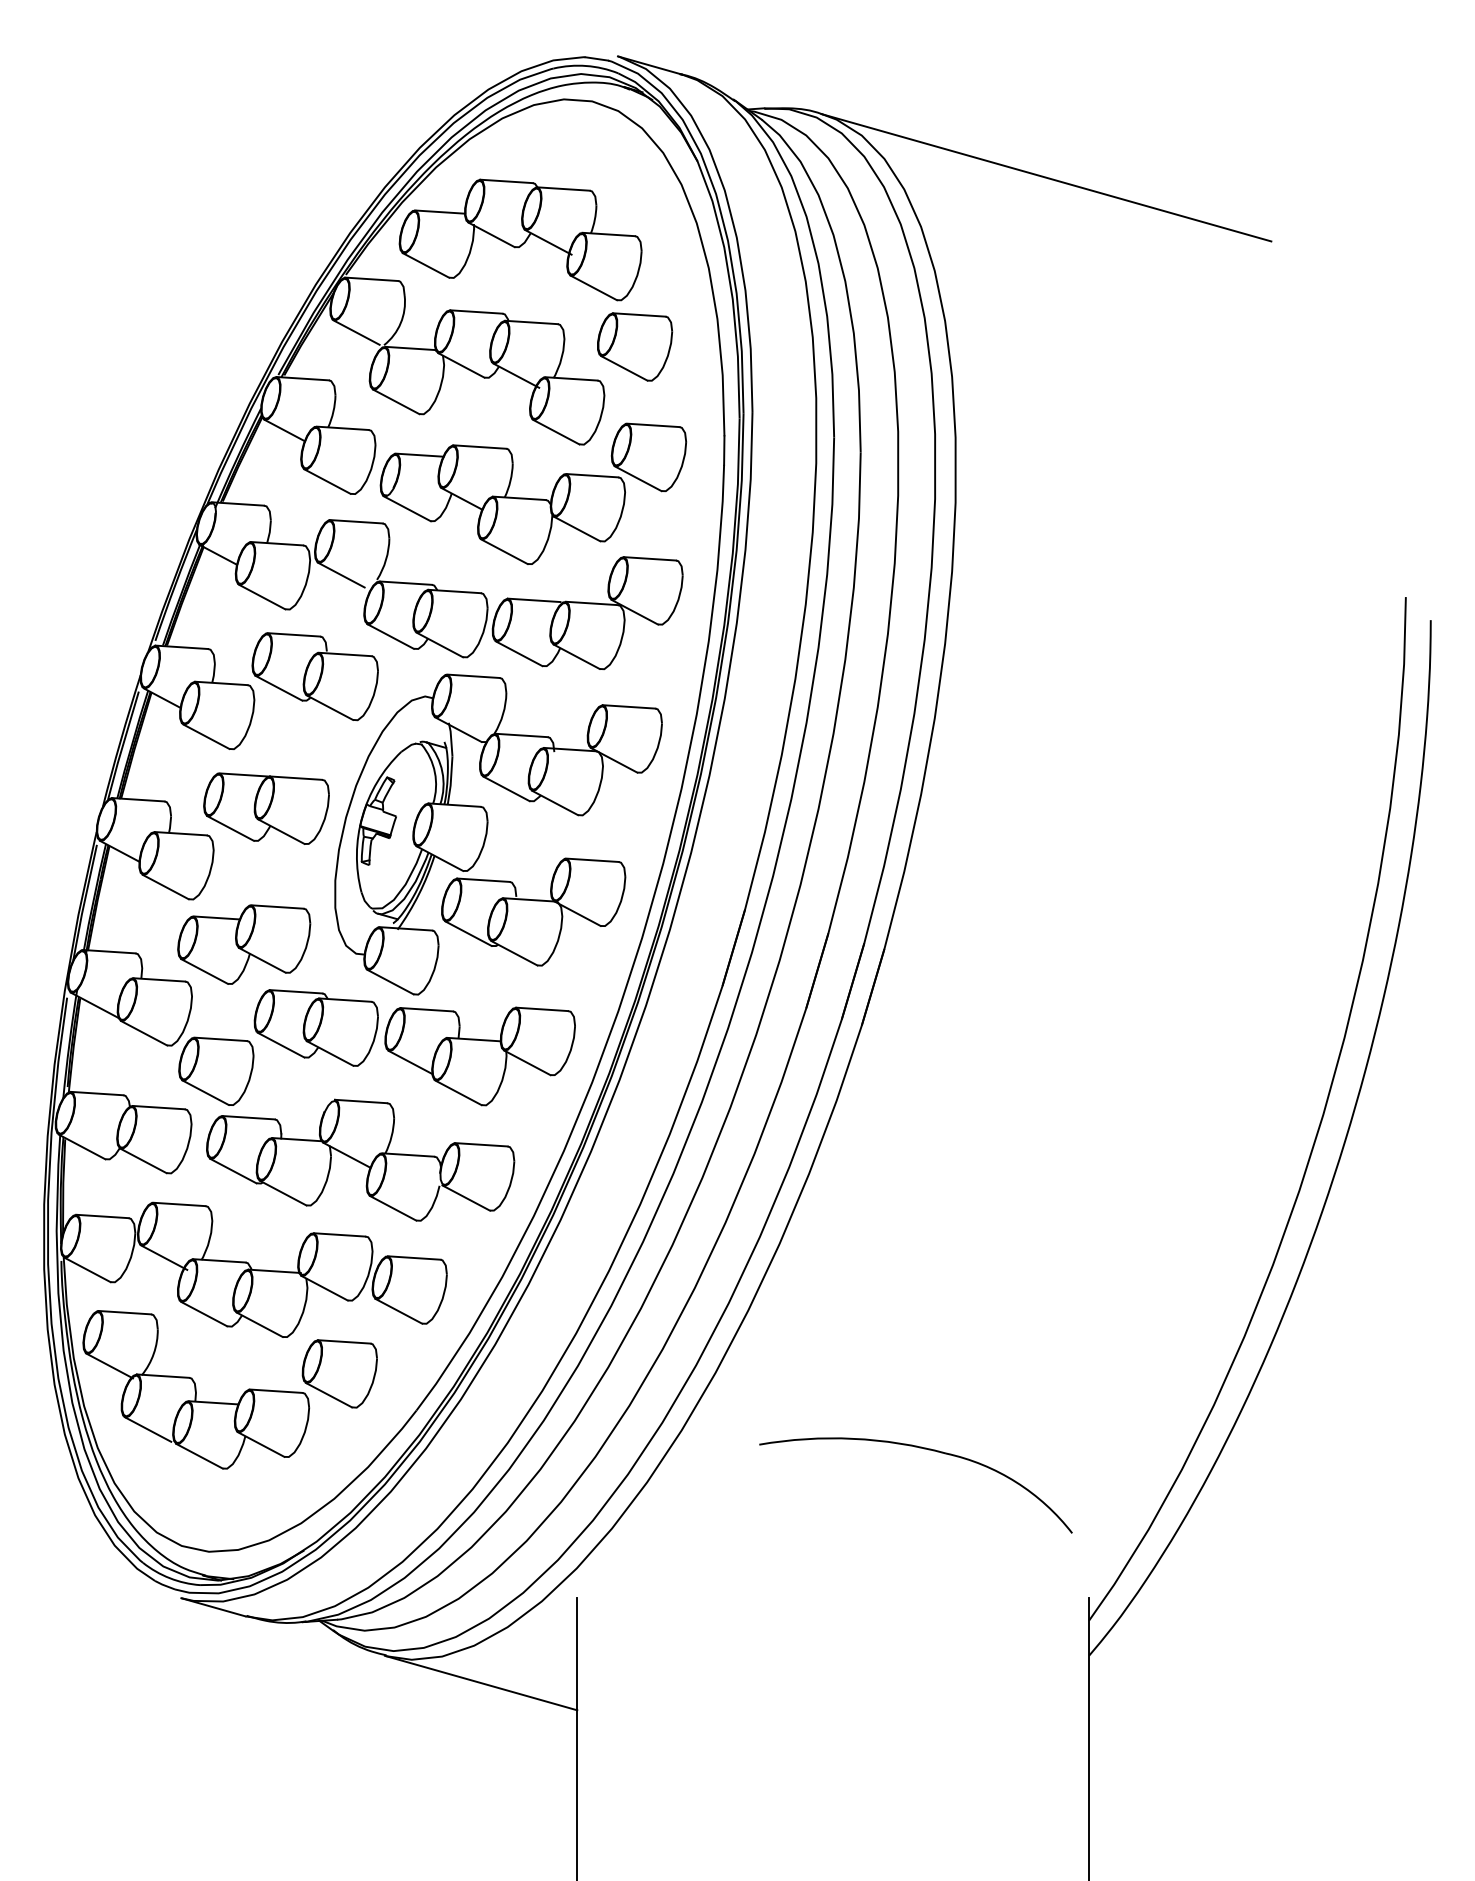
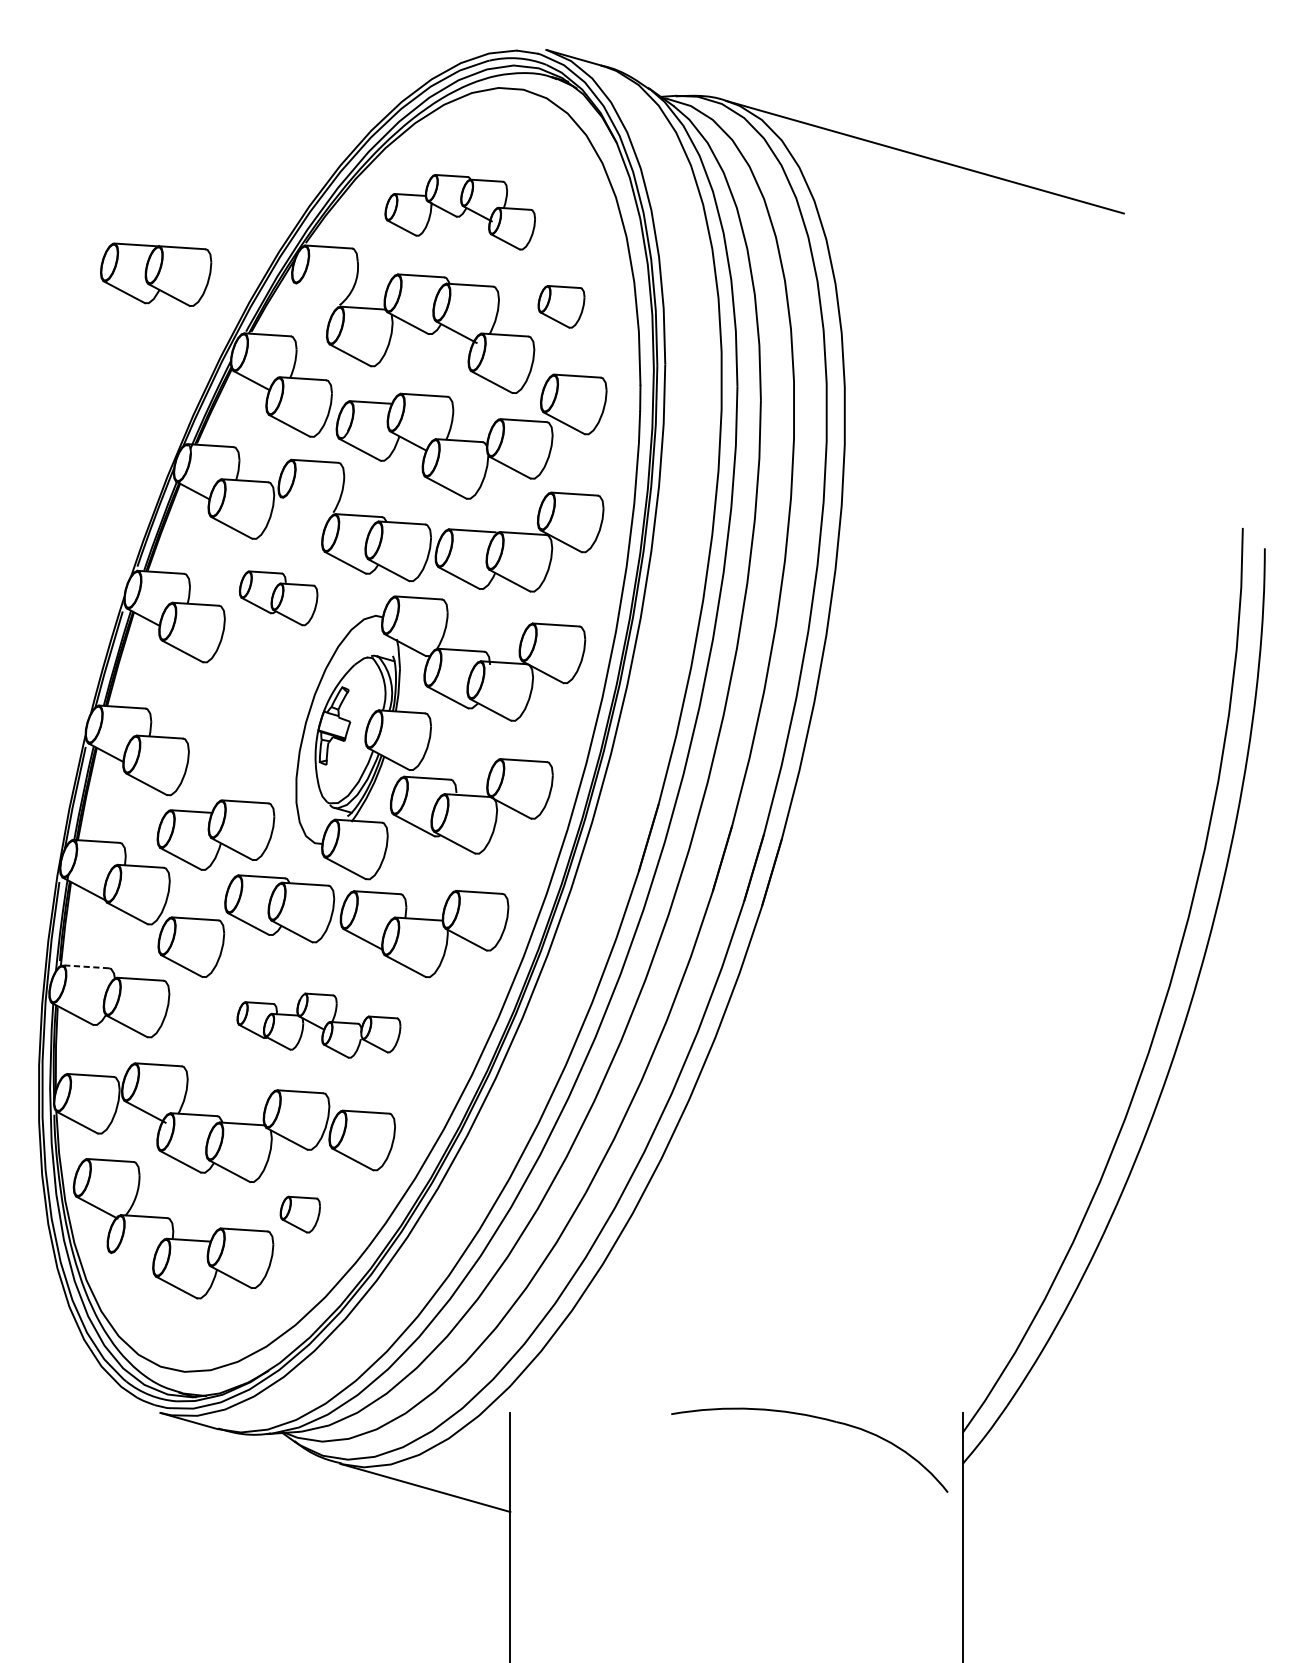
part: (520, 239) -> (460, 211), size x0.7
line: (356, 332) -> (315, 294), removed
part: (635, 346) -> (561, 306), size x0.7
line: (341, 574) -> (301, 507), removed
part: (314, 676) -> (278, 598), size x0.7
part: (266, 808) -> (156, 274), moved
line: (96, 1093) -> (85, 966), solid -> dashed
part: (360, 1159) -> (318, 1025), size x0.6
part: (339, 1373) -> (300, 1214), size x0.6
line: (147, 1429) -> (130, 1263), removed
part: (924, 1449) -> (817, 1418), moved

